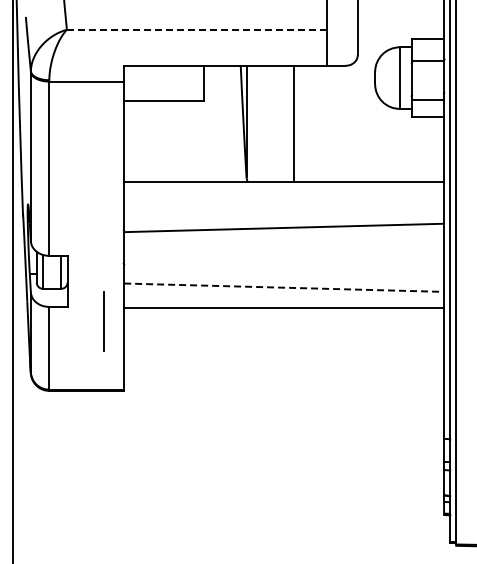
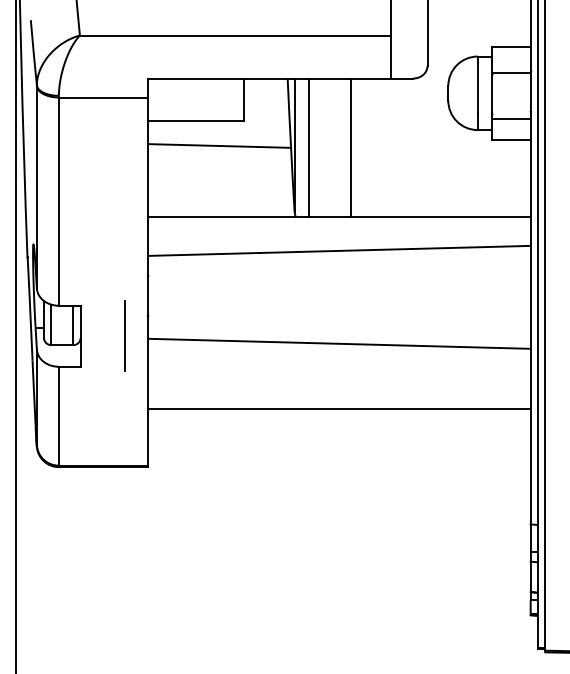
line: (197, 29) -> (235, 35), dashed -> solid
line: (183, 121) -> (219, 145), added
line: (258, 123) -> (308, 147), added
line: (284, 227) -> (339, 250), moved
line: (284, 287) -> (339, 343), dashed -> solid
line: (284, 307) -> (339, 408), moved
line: (103, 321) -> (123, 336), moved

